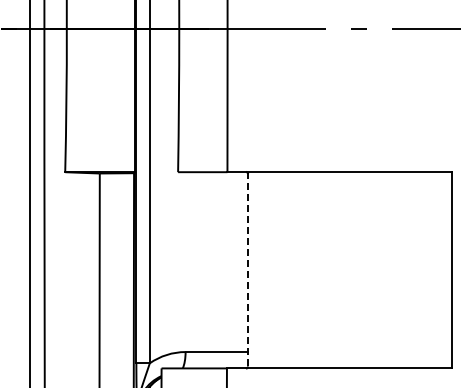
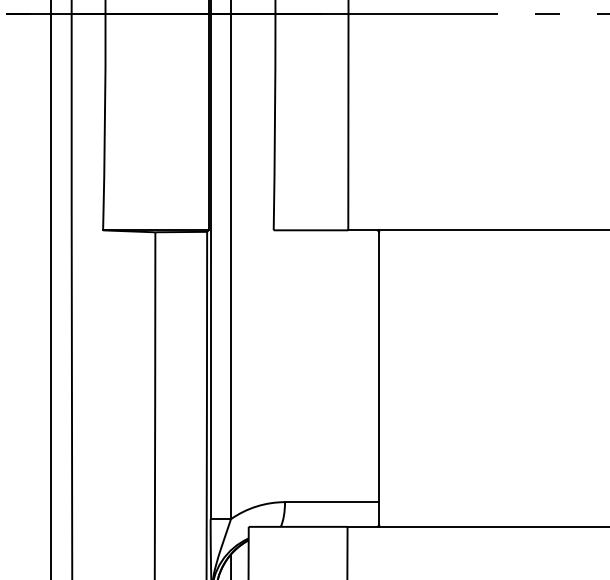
line: (247, 270) -> (378, 378), dashed -> solid

